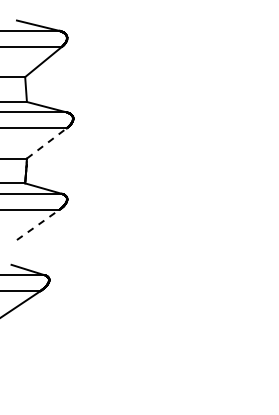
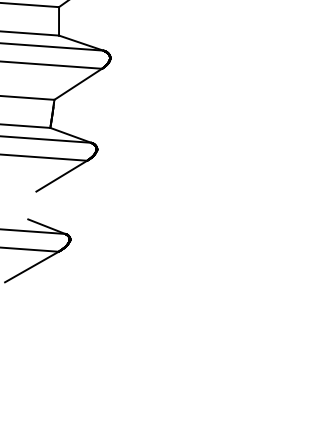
line: (46, 143) -> (77, 84), dashed -> solid
line: (38, 224) -> (62, 175), dashed -> solid

